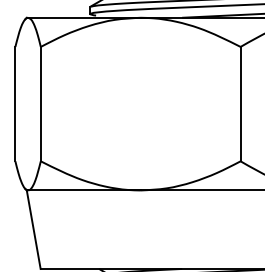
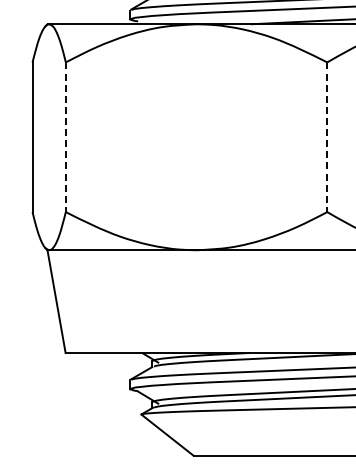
line: (40, 104) -> (65, 137), solid -> dashed
line: (240, 104) -> (327, 137), solid -> dashed

